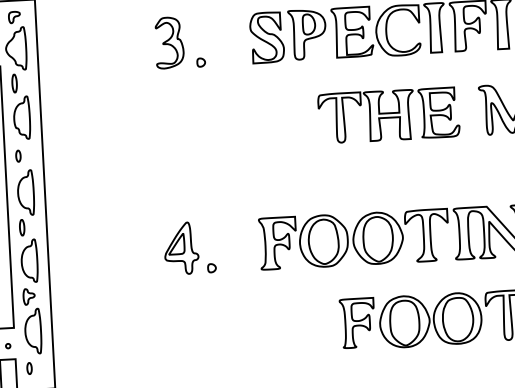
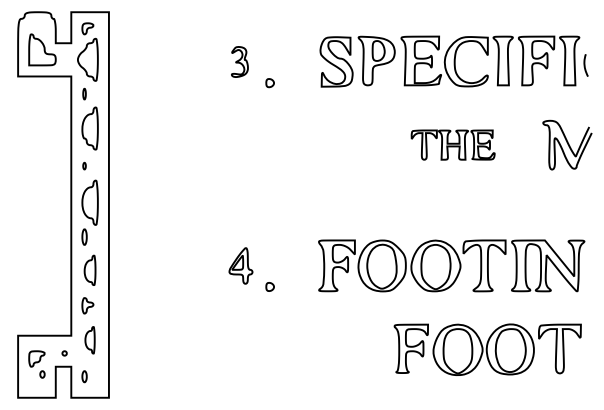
part: (169, 42) -> (239, 61), size x0.6
part: (14, 82) -> (84, 93), size x0.6
part: (389, 114) -> (453, 144), size x0.6
part: (18, 155) -> (84, 165), size x0.6
part: (180, 248) -> (240, 265), size x0.7
part: (28, 261) -> (89, 270), size x0.7
part: (32, 331) -> (89, 340), size x0.6

